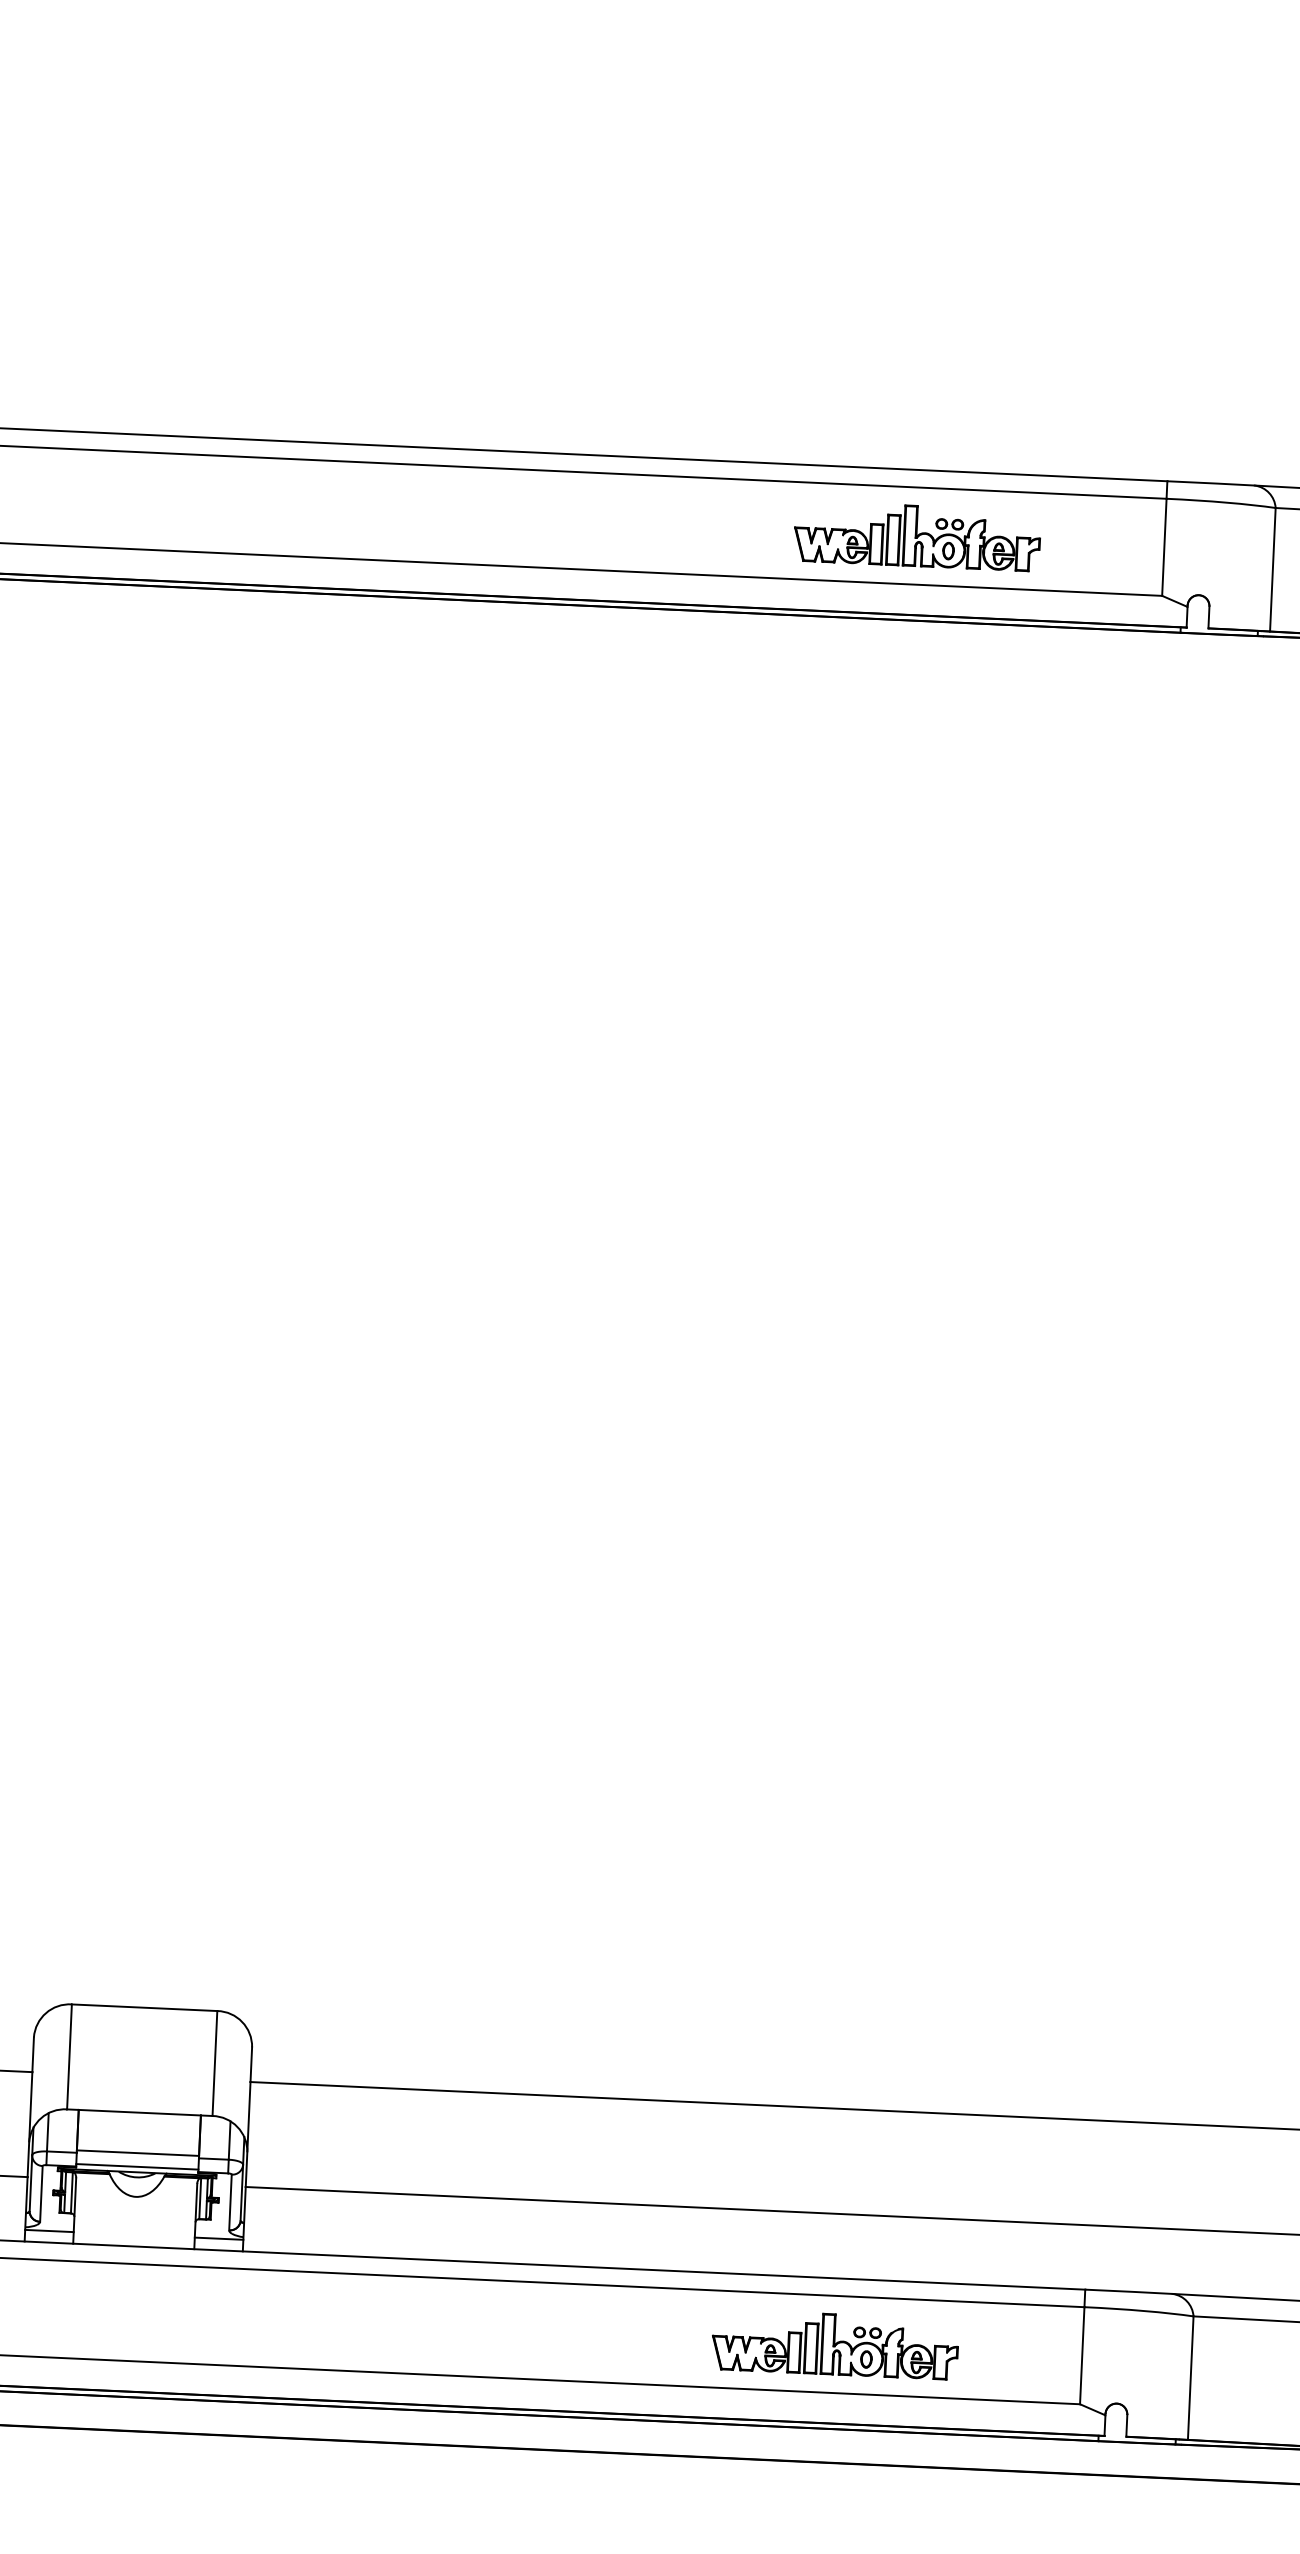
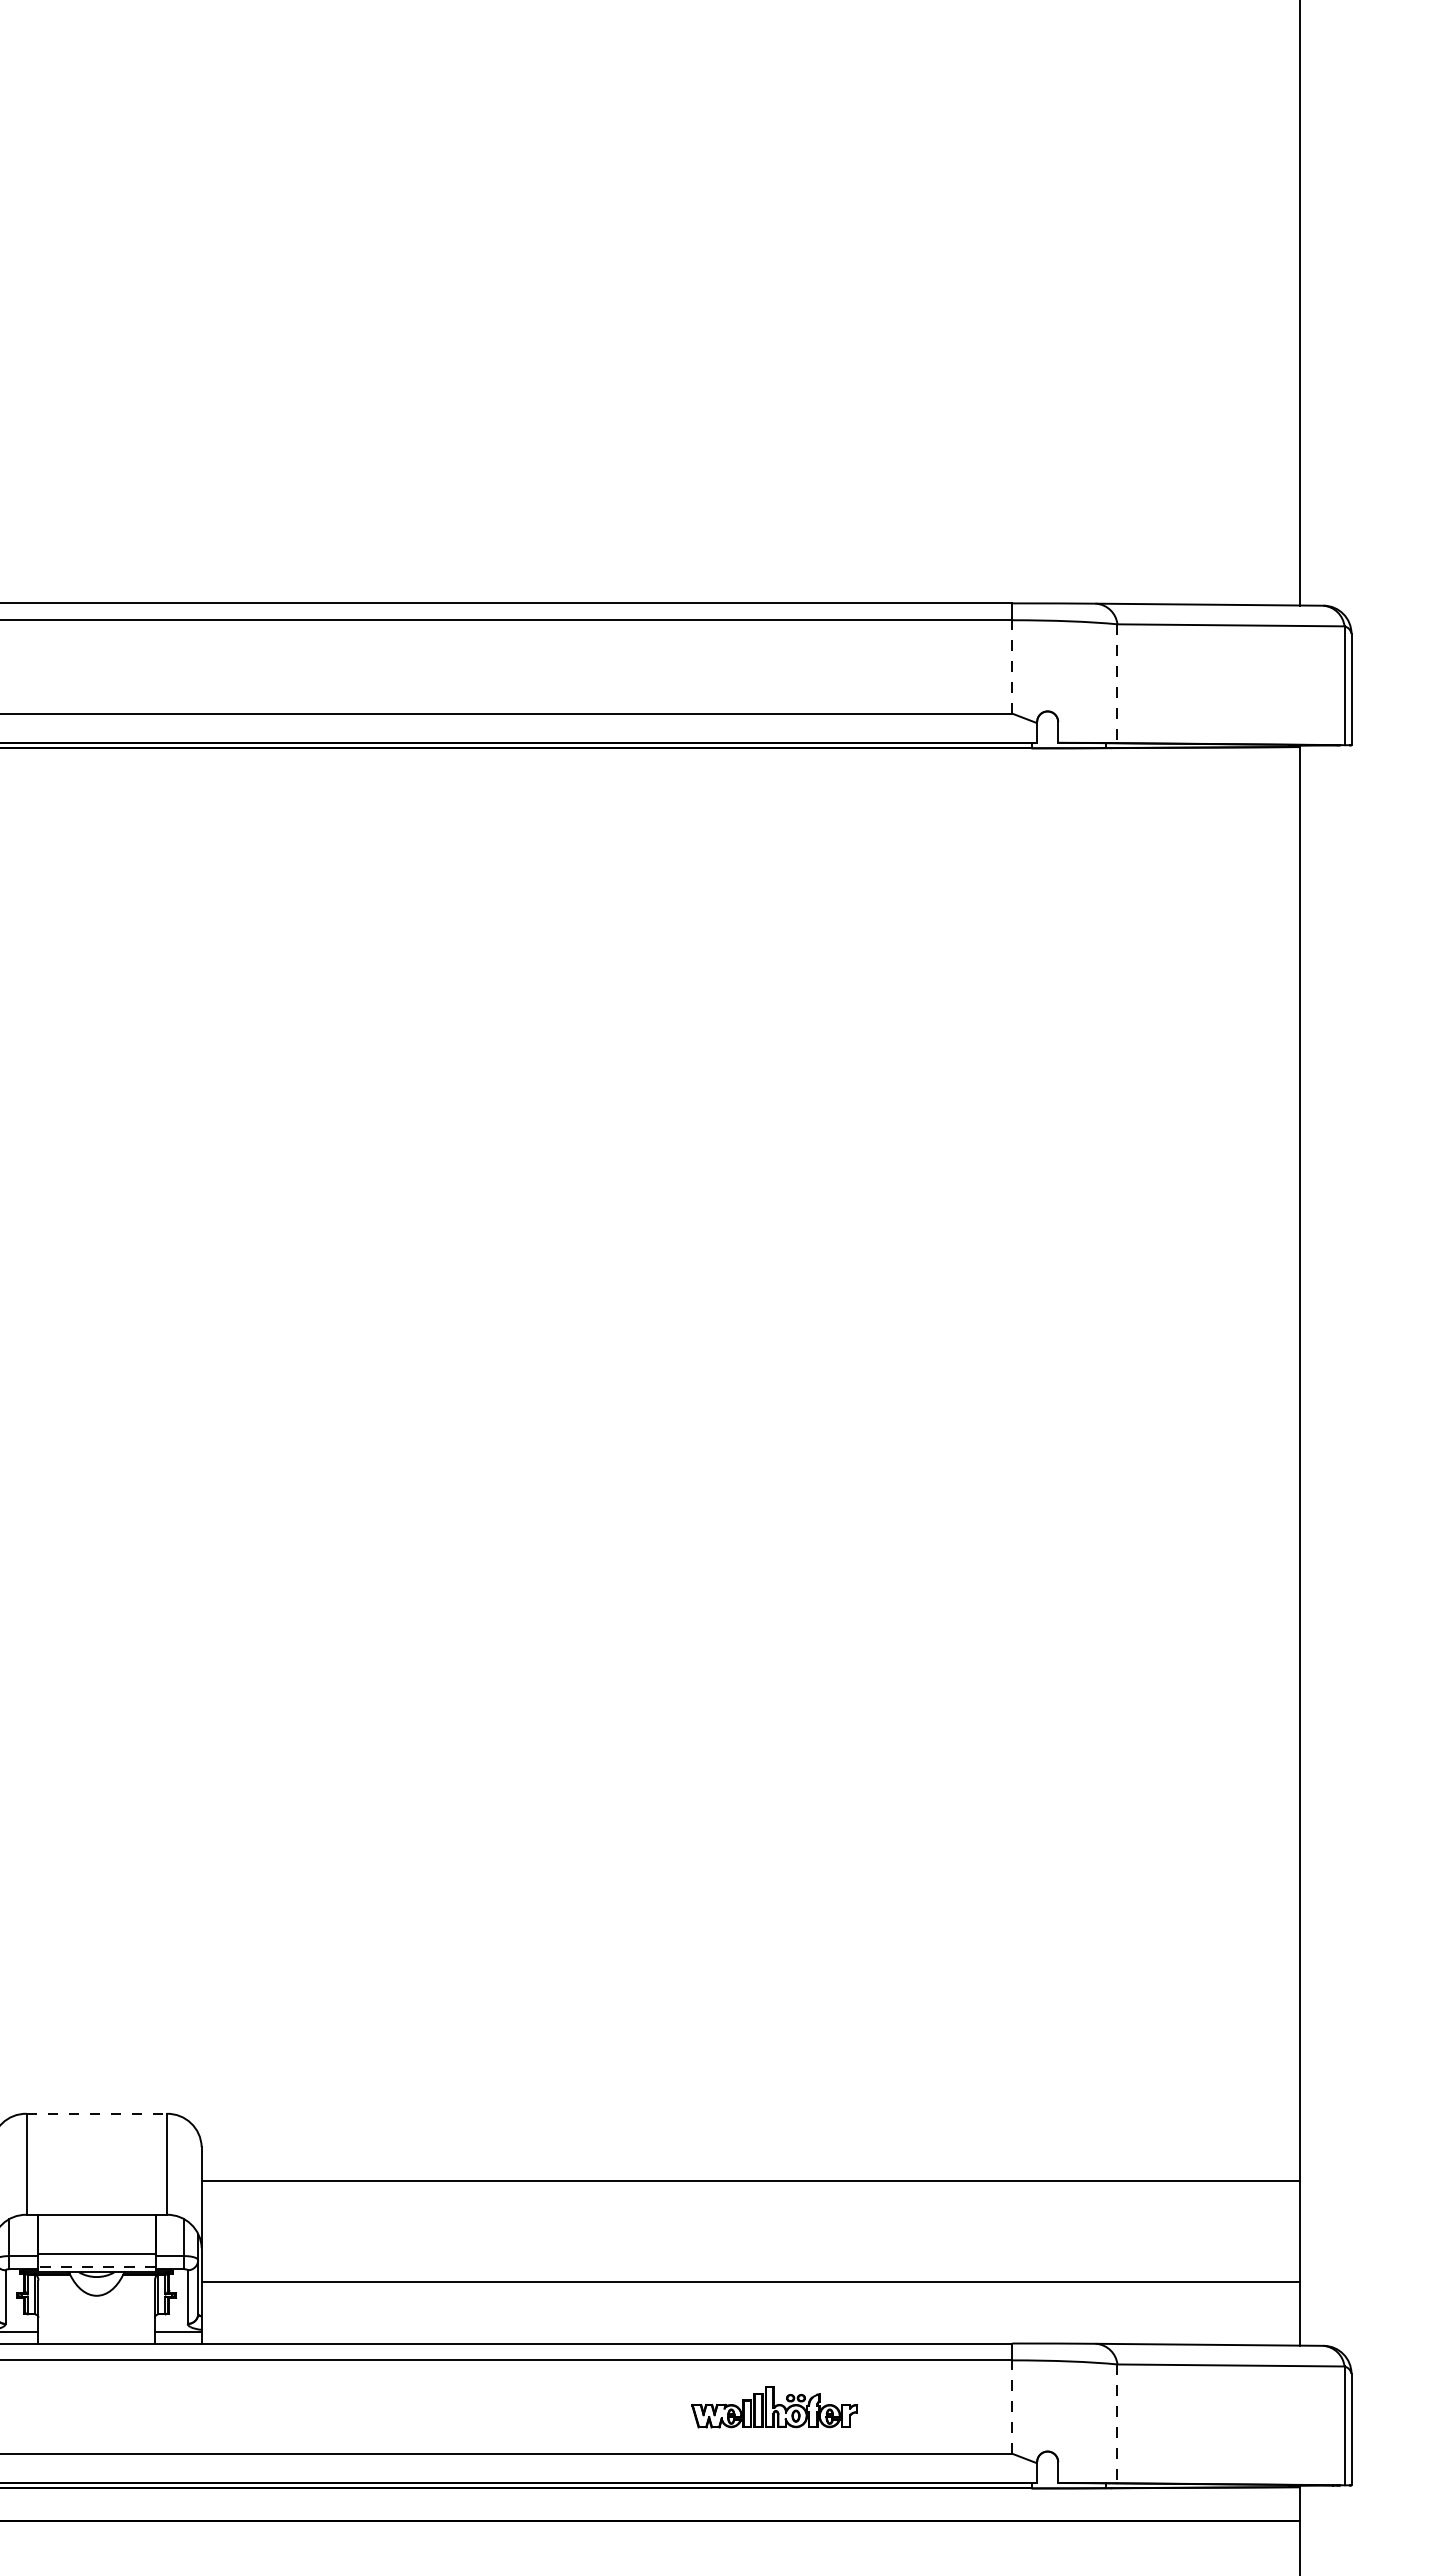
part: (917, 535) -> (774, 666), removed
line: (1164, 546) -> (1012, 666), solid -> dashed
line: (1272, 570) -> (1117, 684), solid -> dashed
line: (144, 2007) -> (96, 2113), solid -> dashed
line: (137, 2166) -> (96, 2266), solid -> dashed
part: (835, 2343) -> (774, 2406), size x0.7
line: (1082, 2356) -> (1012, 2407), solid -> dashed
line: (1190, 2378) -> (1117, 2424), solid -> dashed

